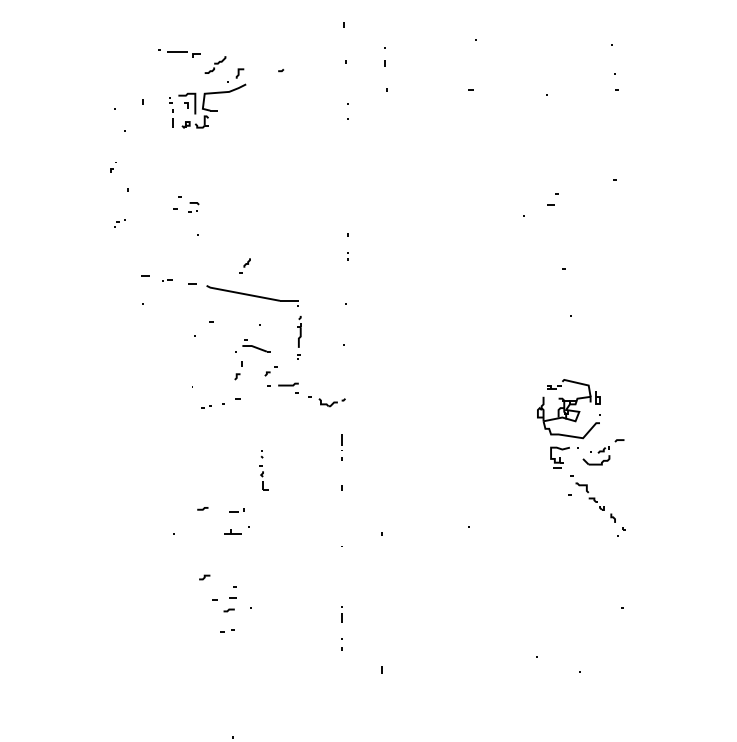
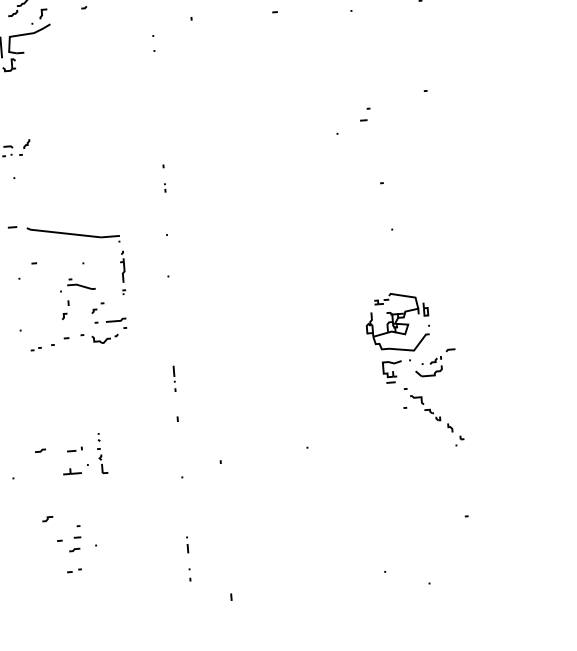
part: (244, 265) -> (24, 146), moved
part: (326, 401) -> (99, 338), moved
part: (263, 470) -> (101, 453), moved

